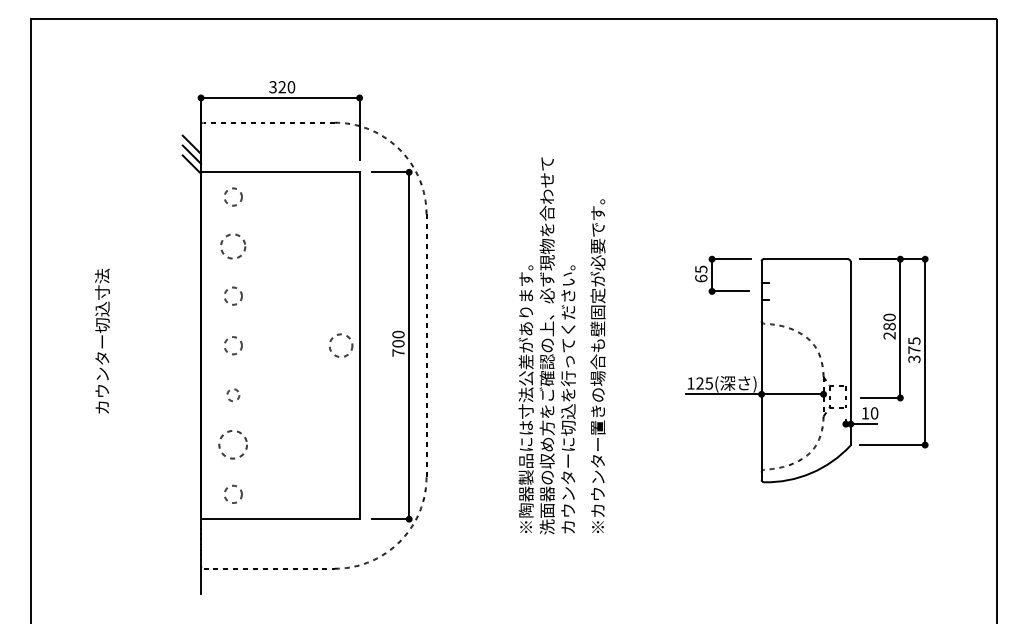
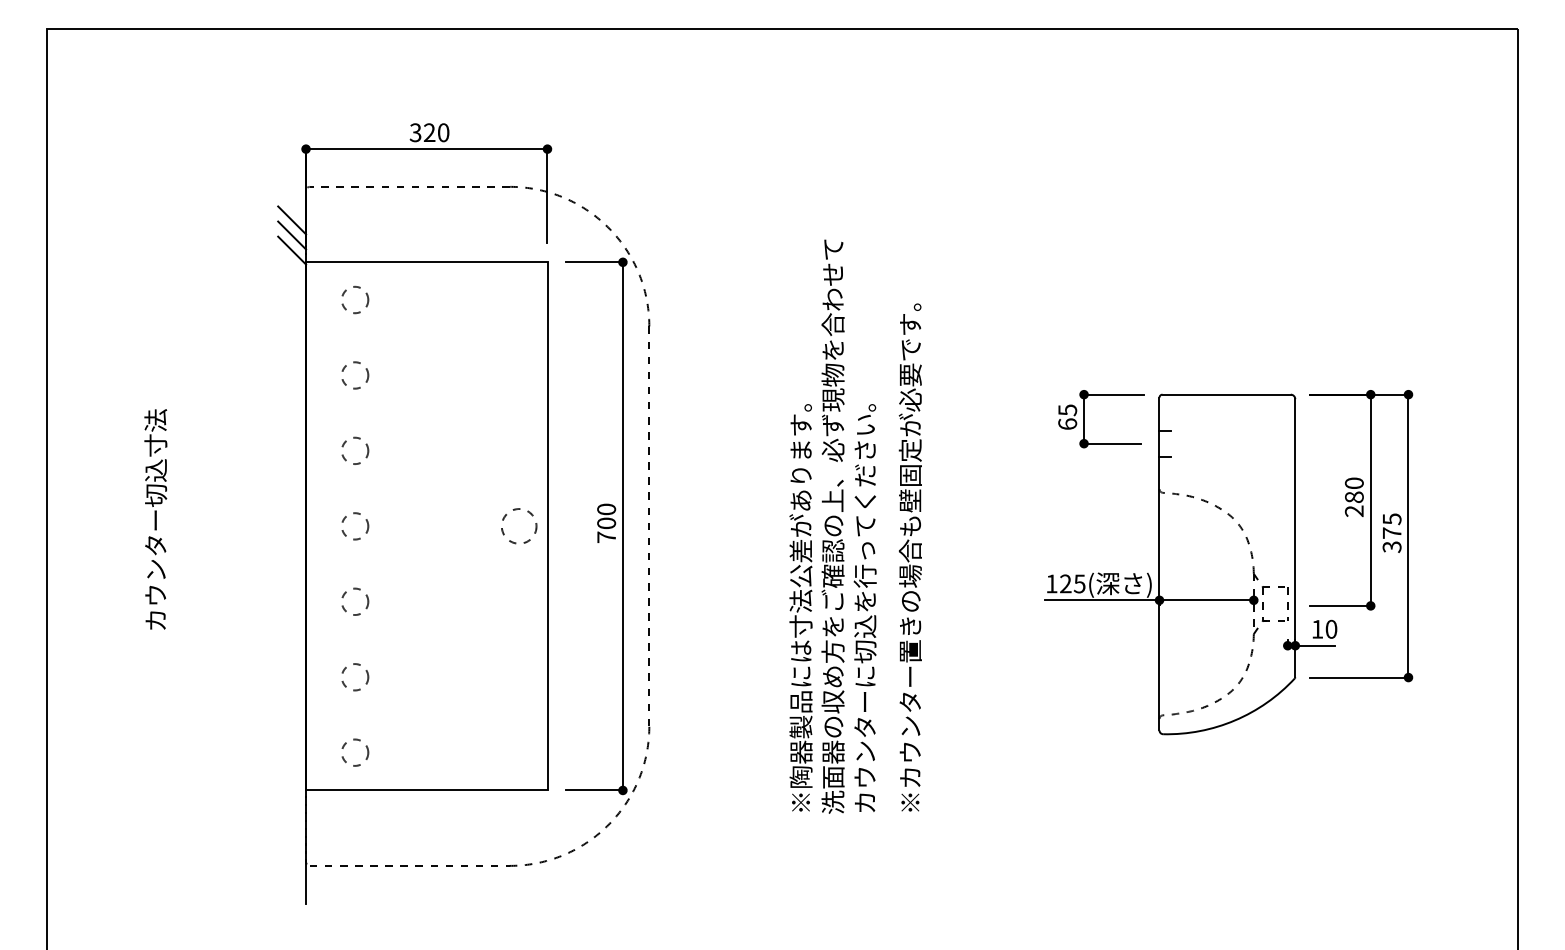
circle: (233, 246) -> (355, 375), size x0.71
circle: (233, 394) -> (355, 600), size x1.43
circle: (233, 444) -> (355, 676), size x0.62

